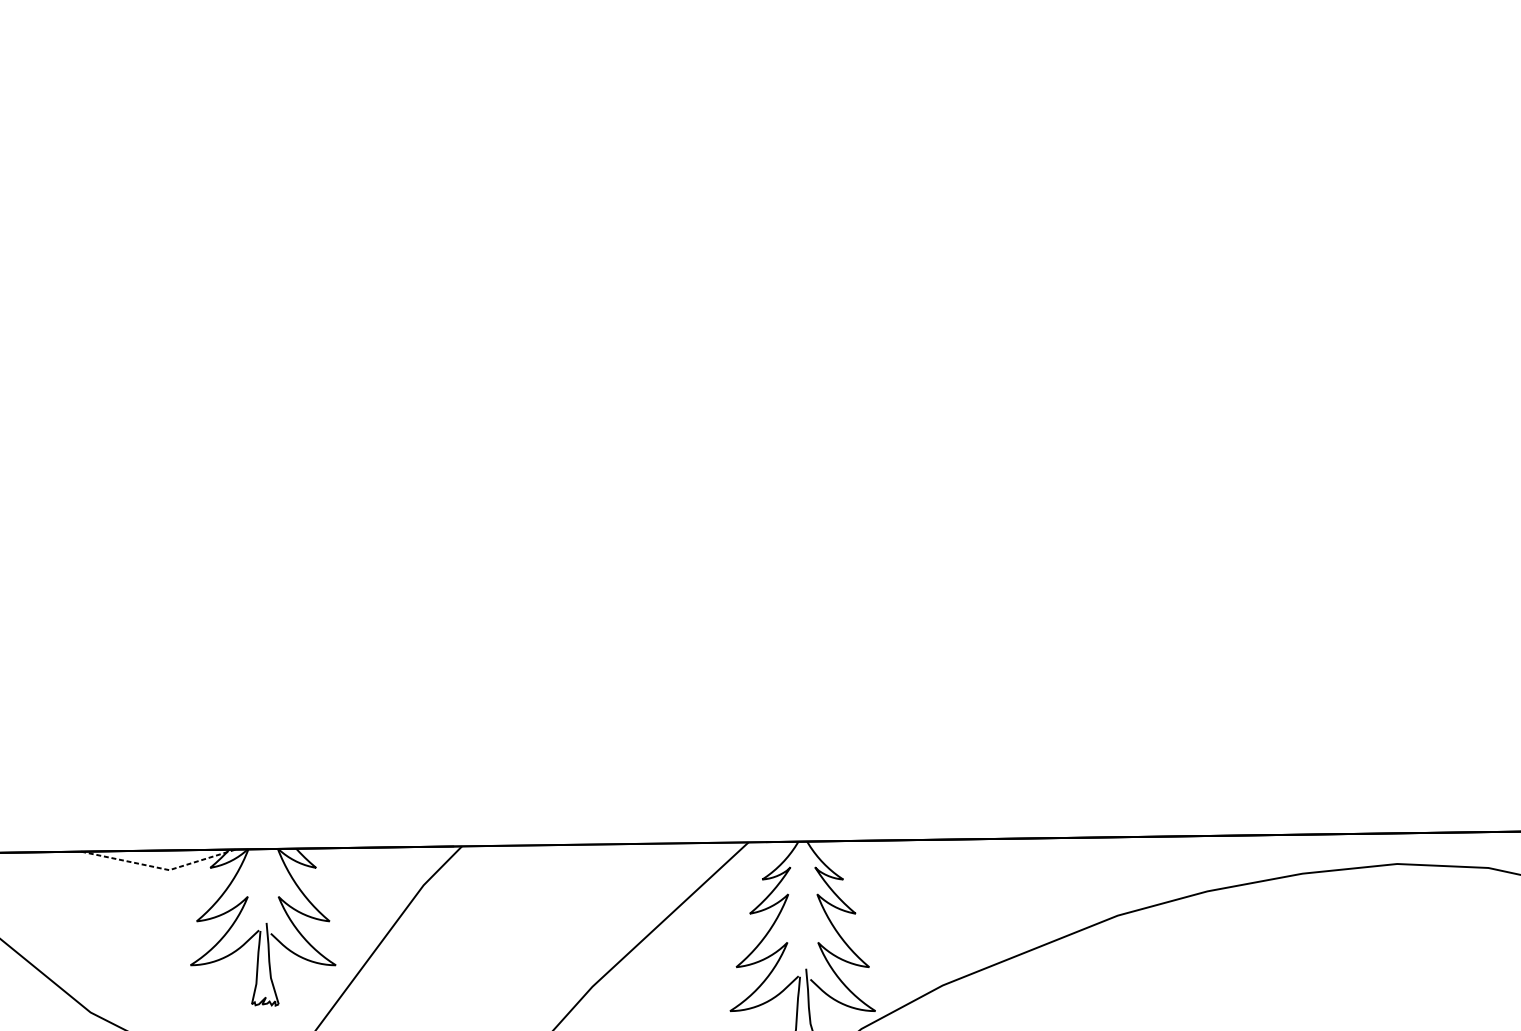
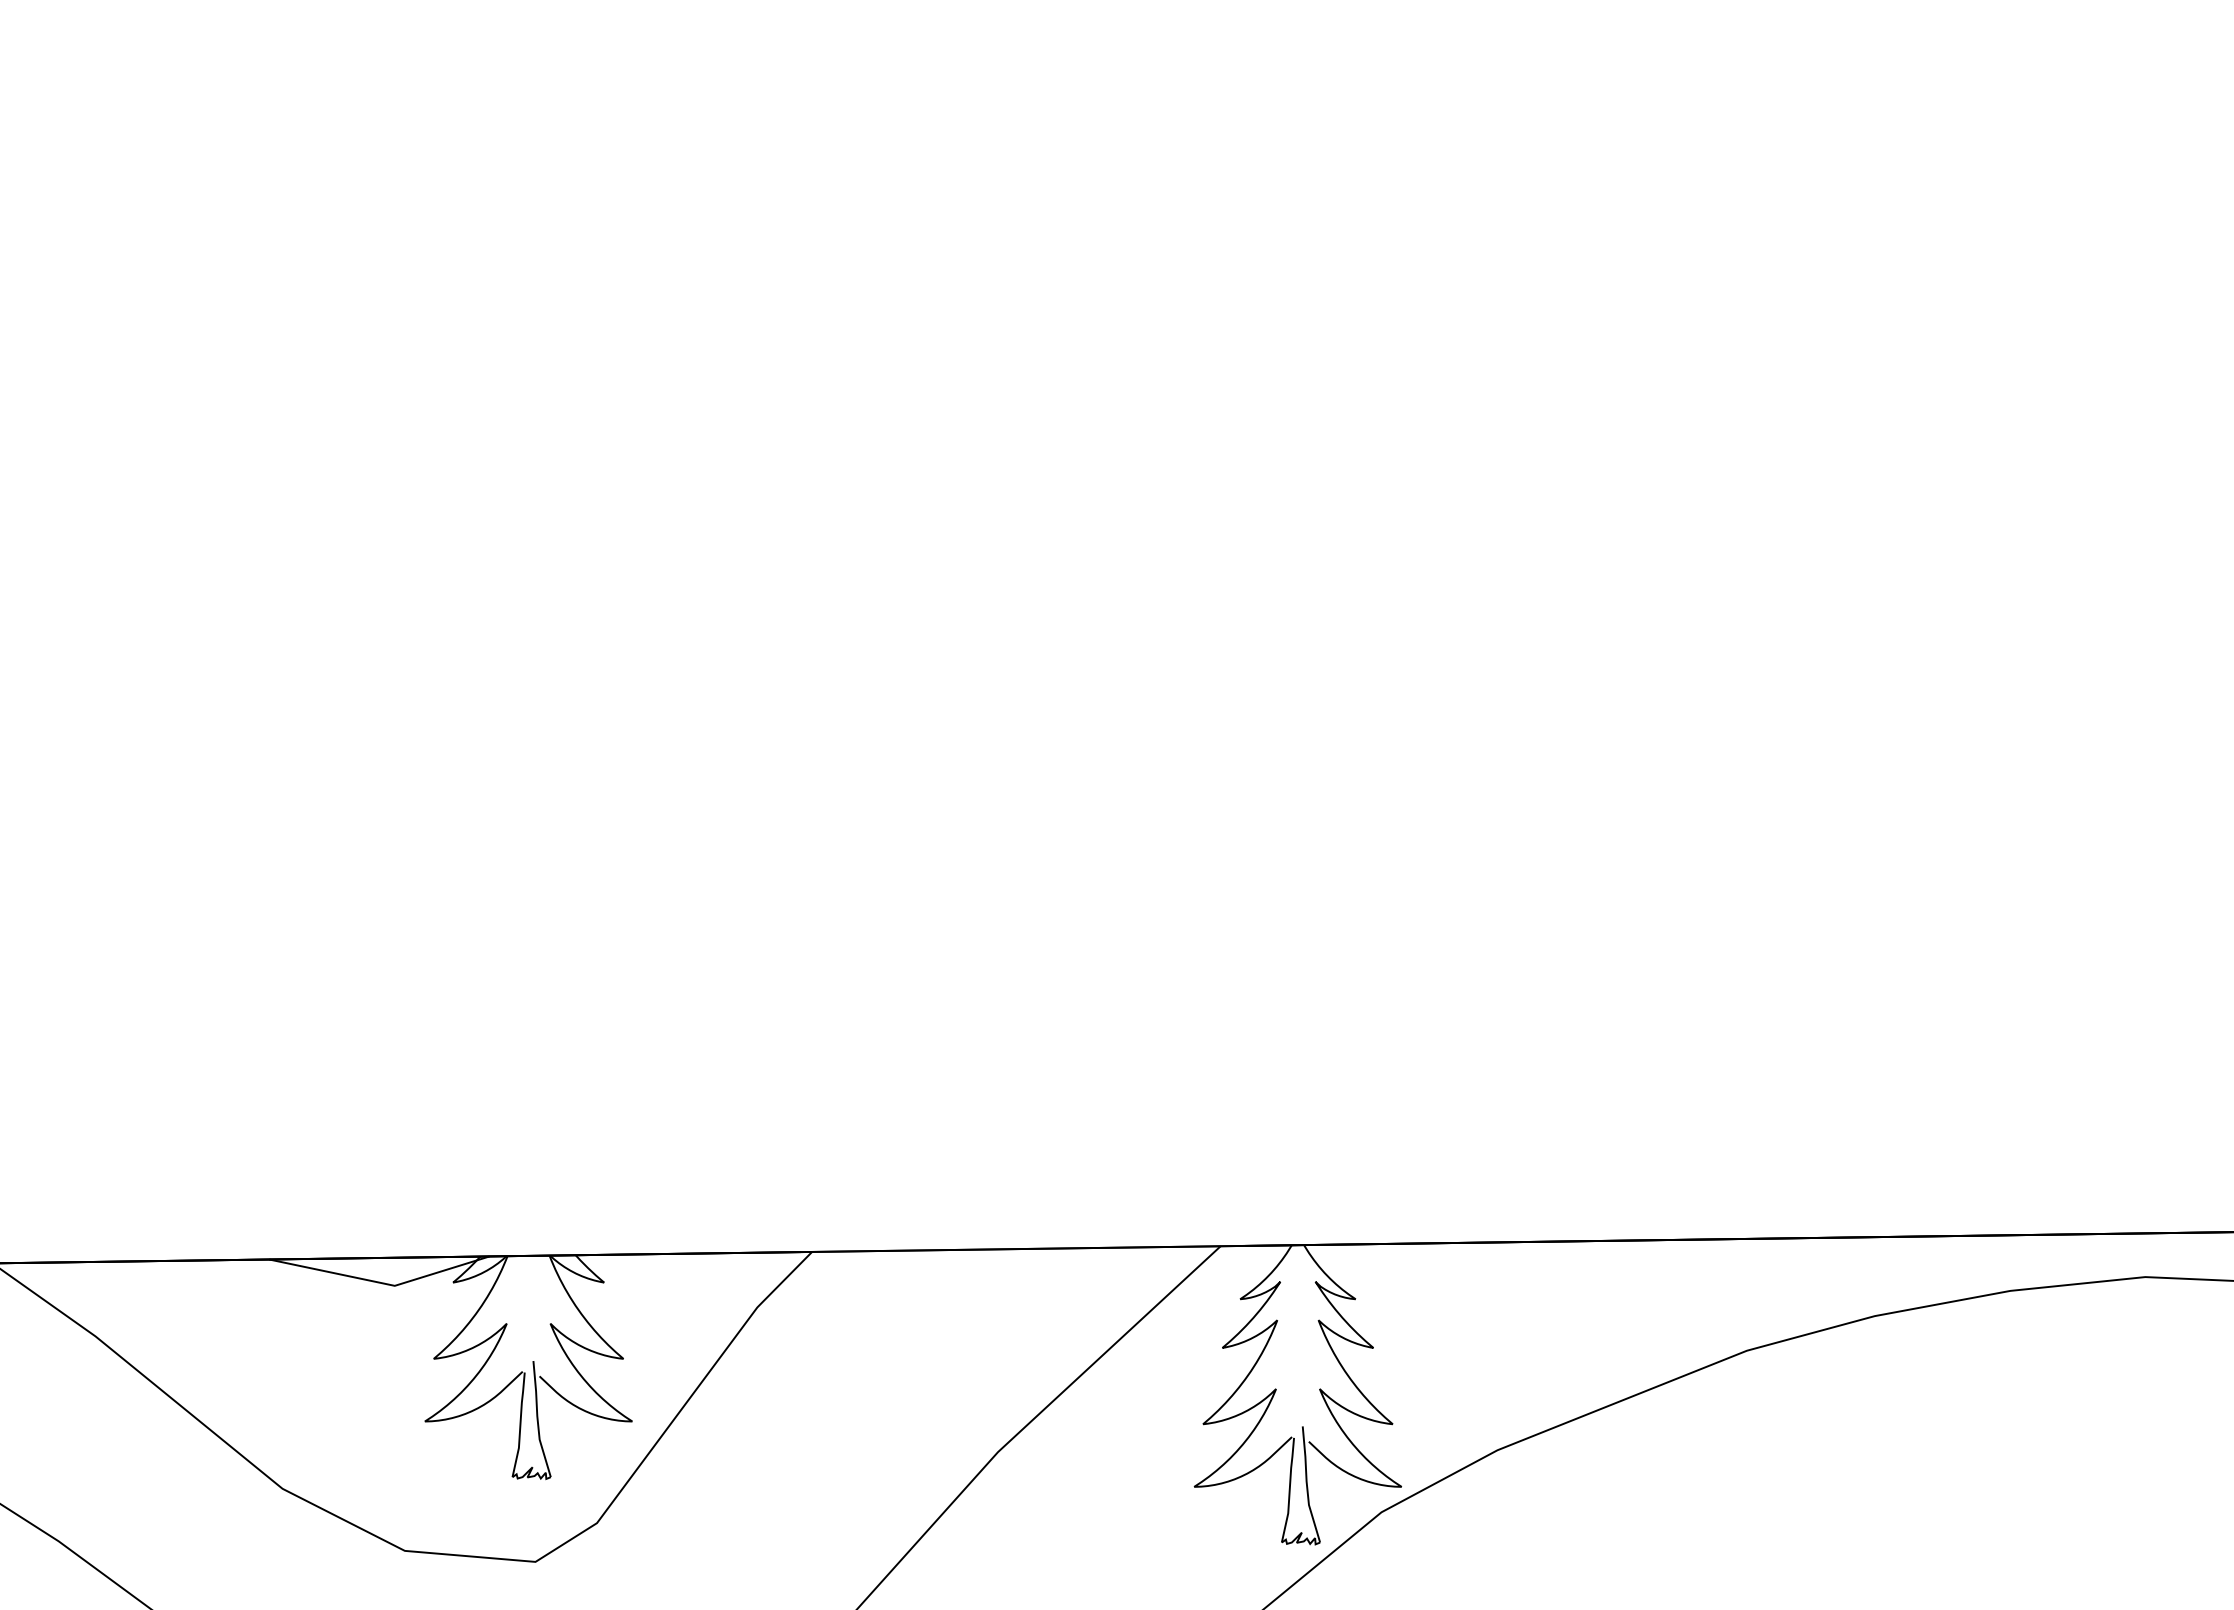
line: (160, 868) -> (381, 1283), dashed -> solid

